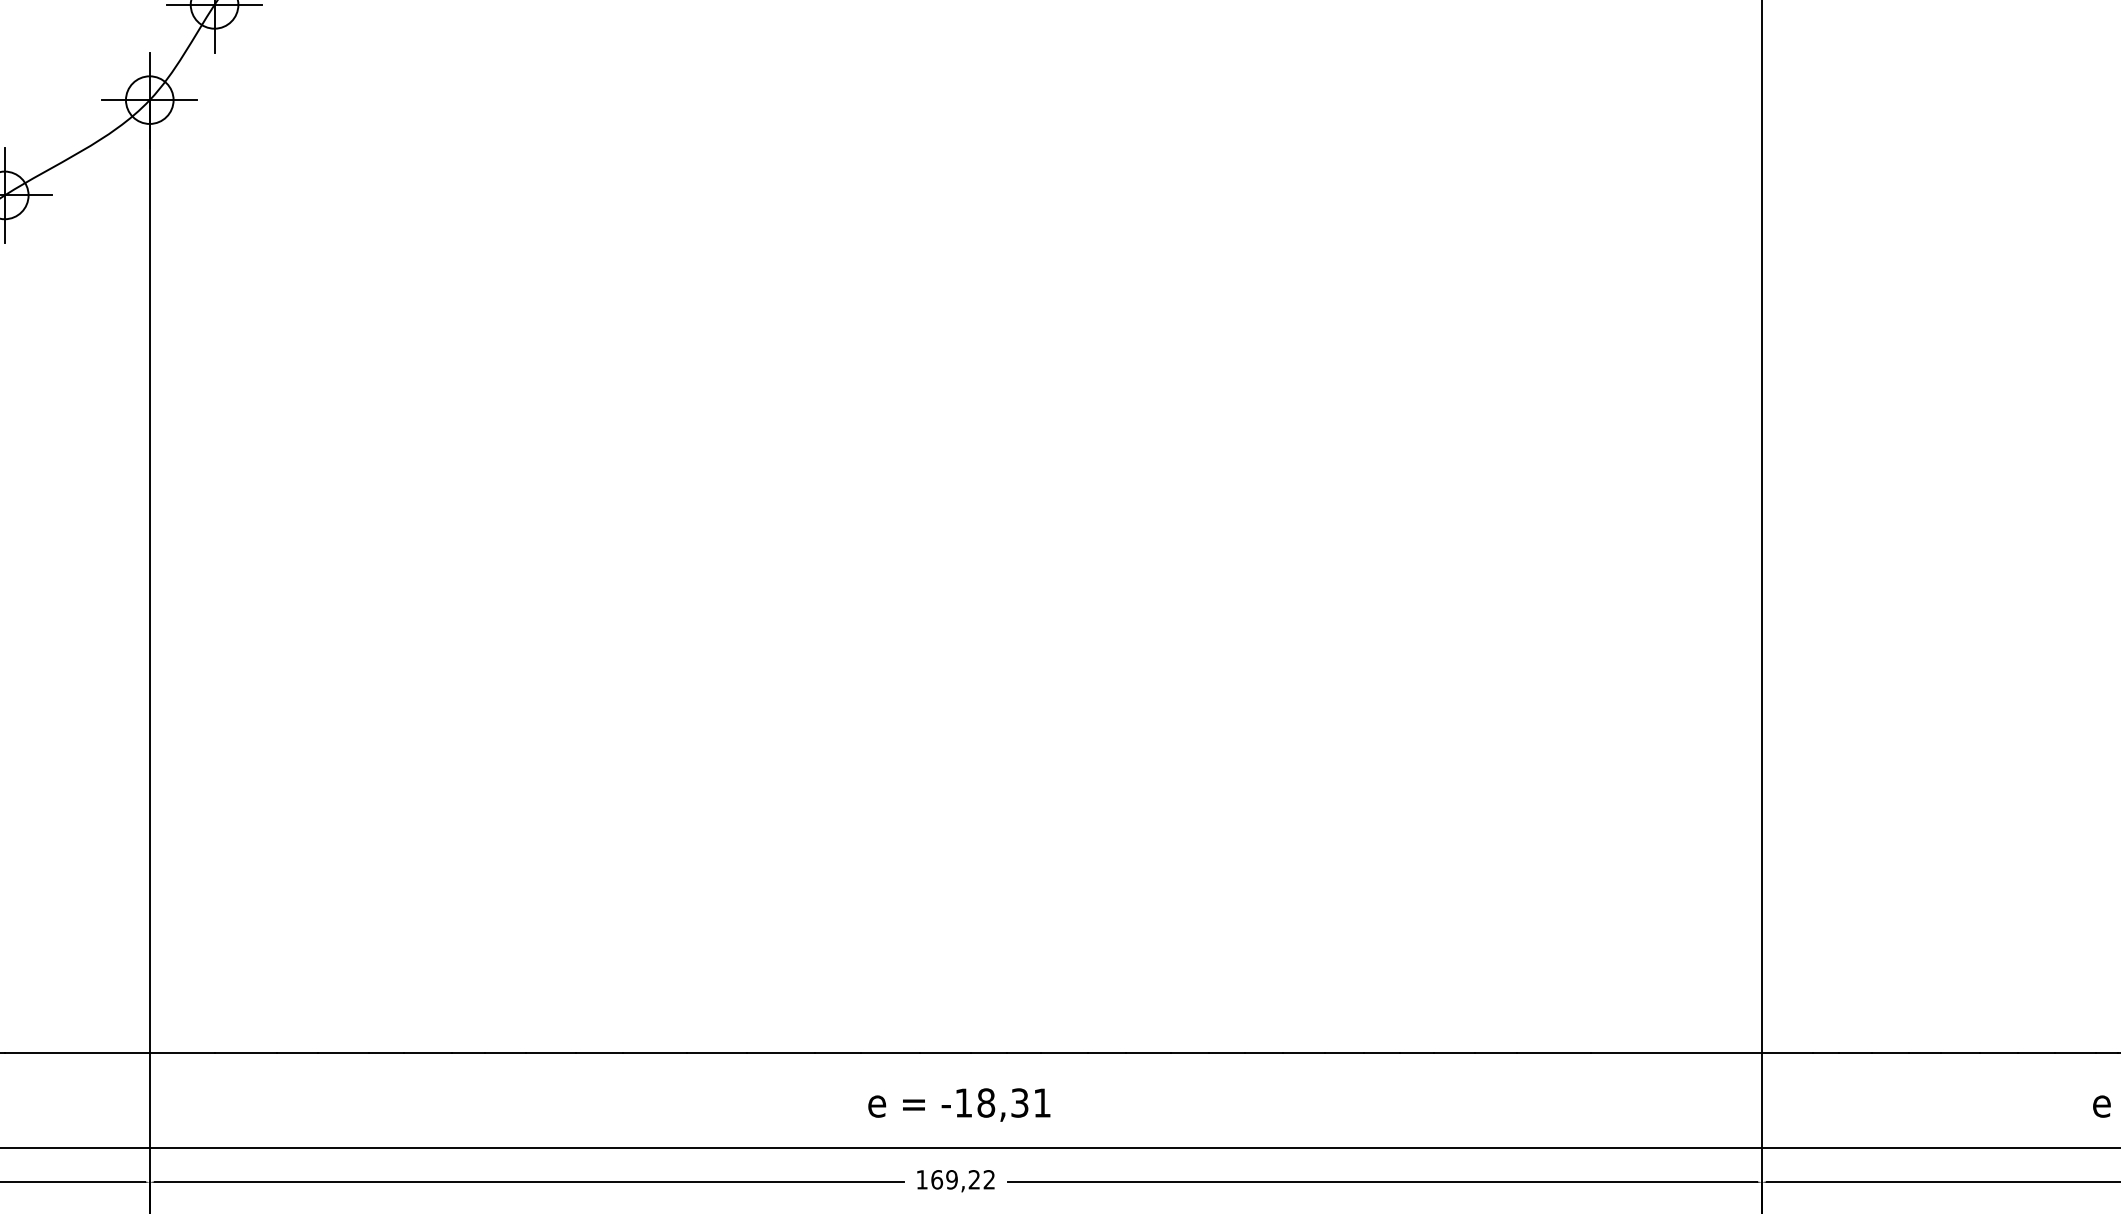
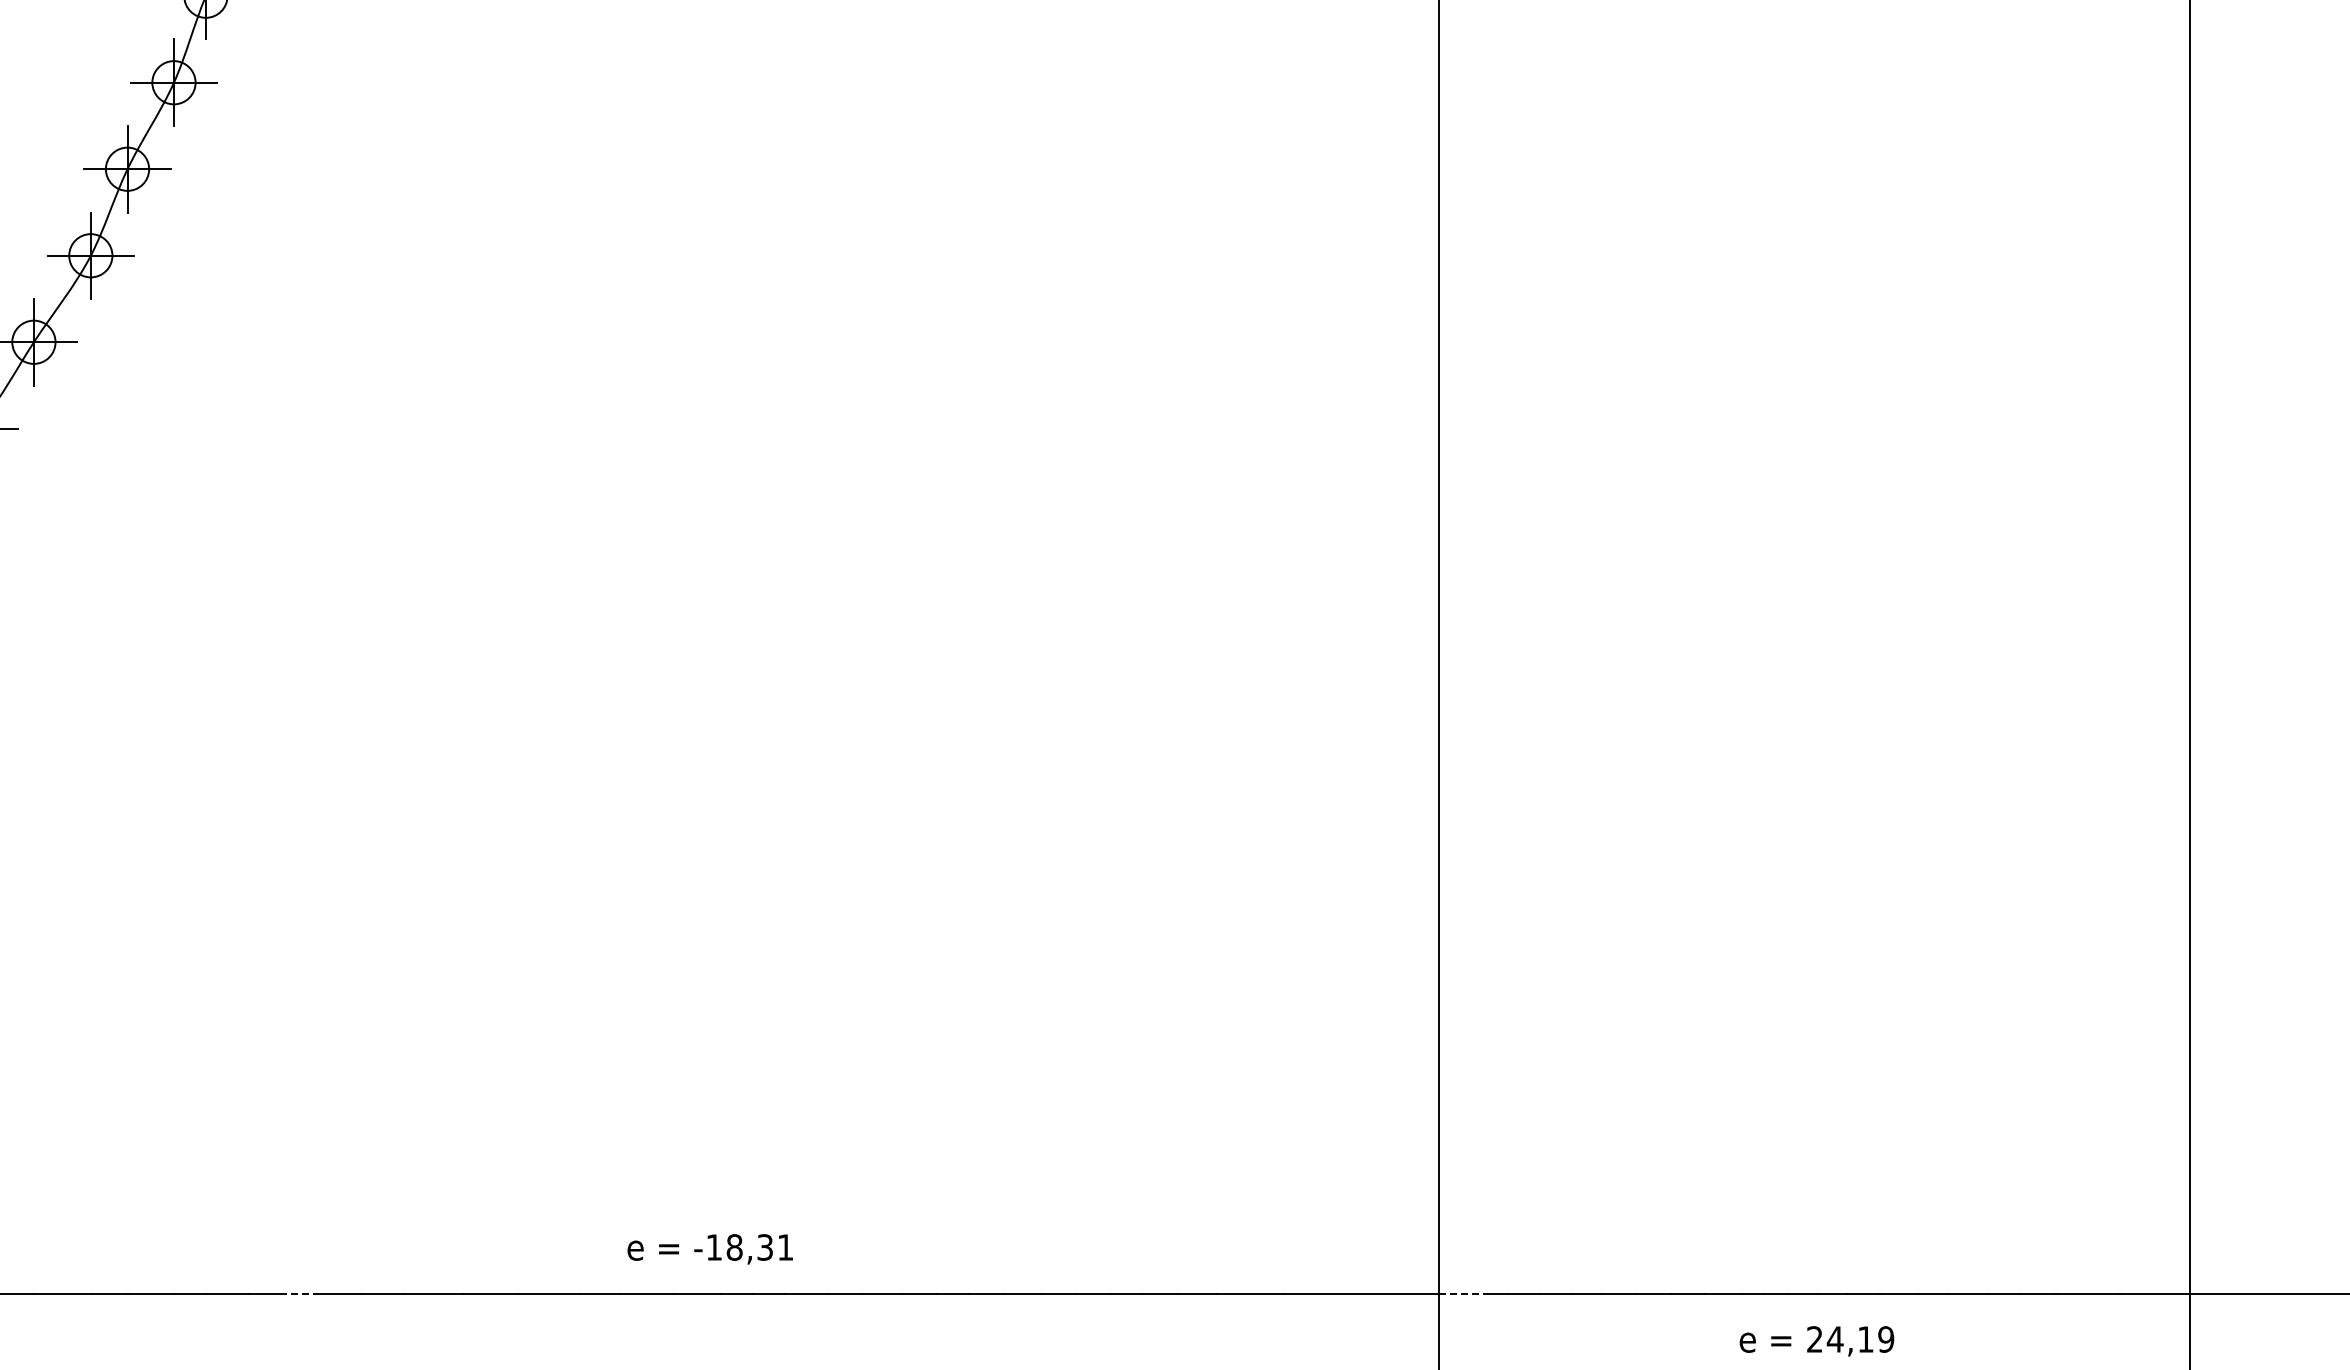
line: (505, 1052) -> (298, 1293), solid -> dashed
line: (1787, 1052) -> (1462, 1293), solid -> dashed
text: (958, 1105) -> (709, 1249), moved

